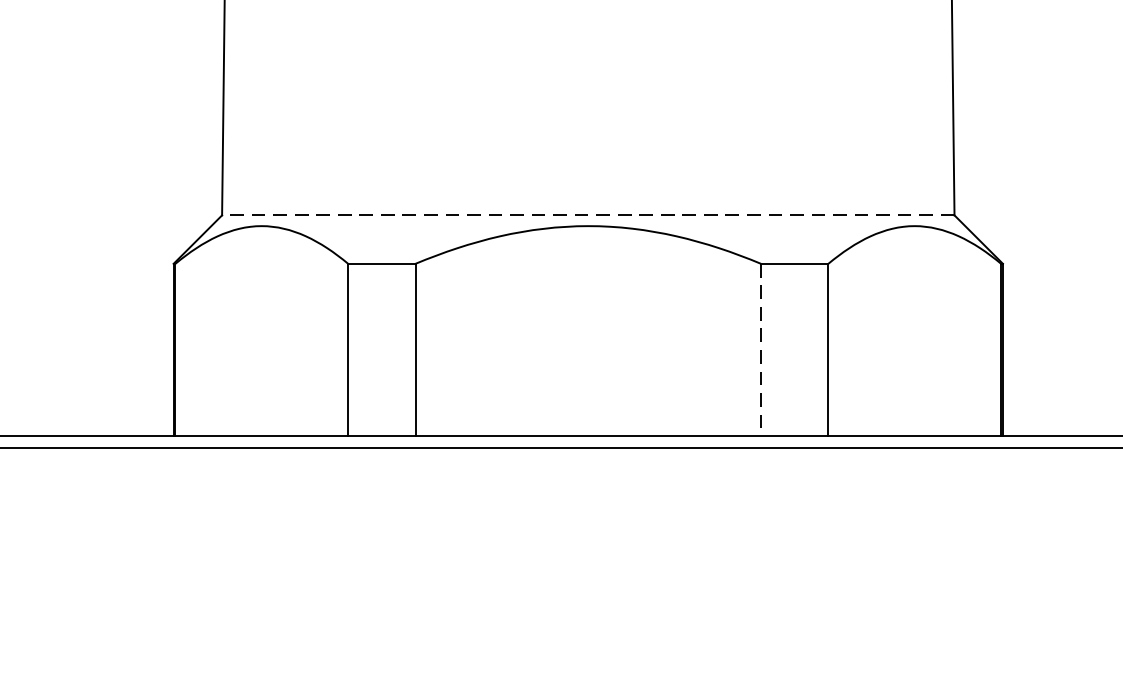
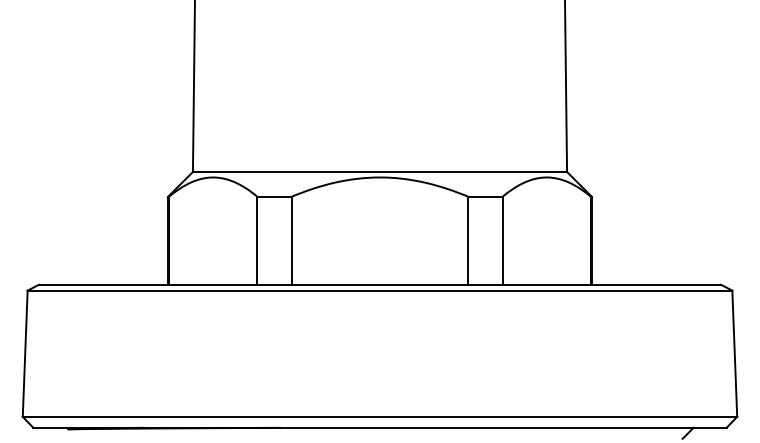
line: (587, 214) -> (379, 171), dashed -> solid
line: (761, 351) -> (468, 241), dashed -> solid

